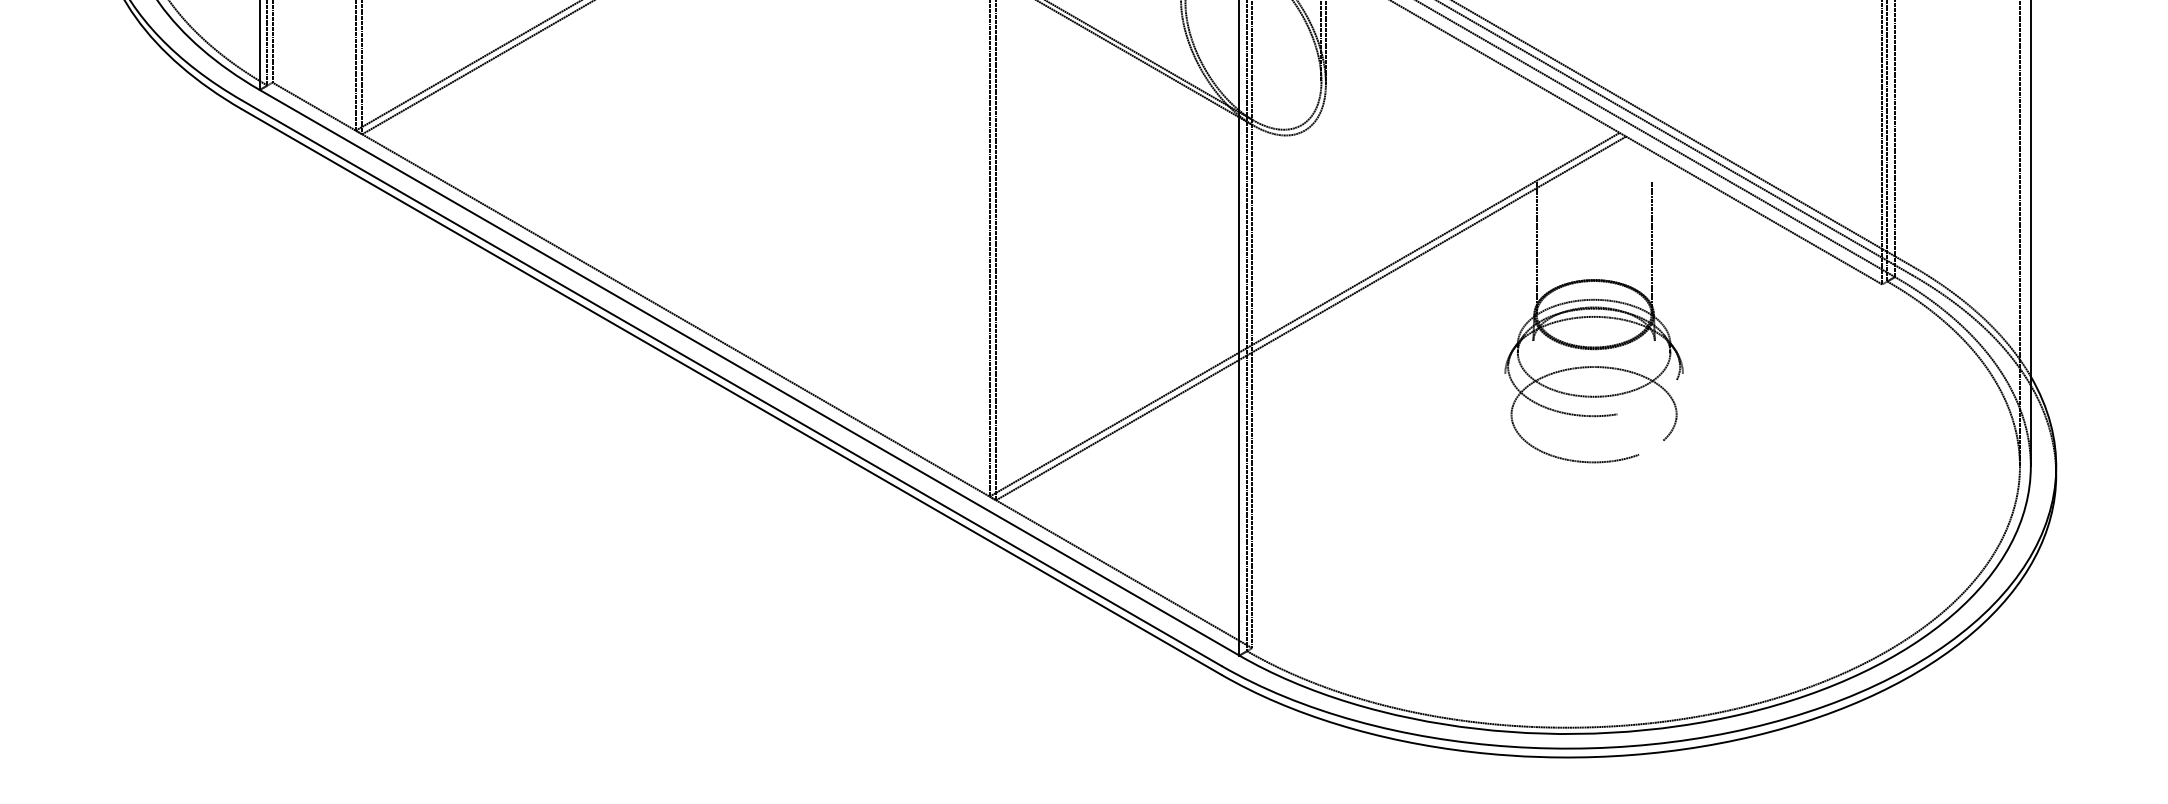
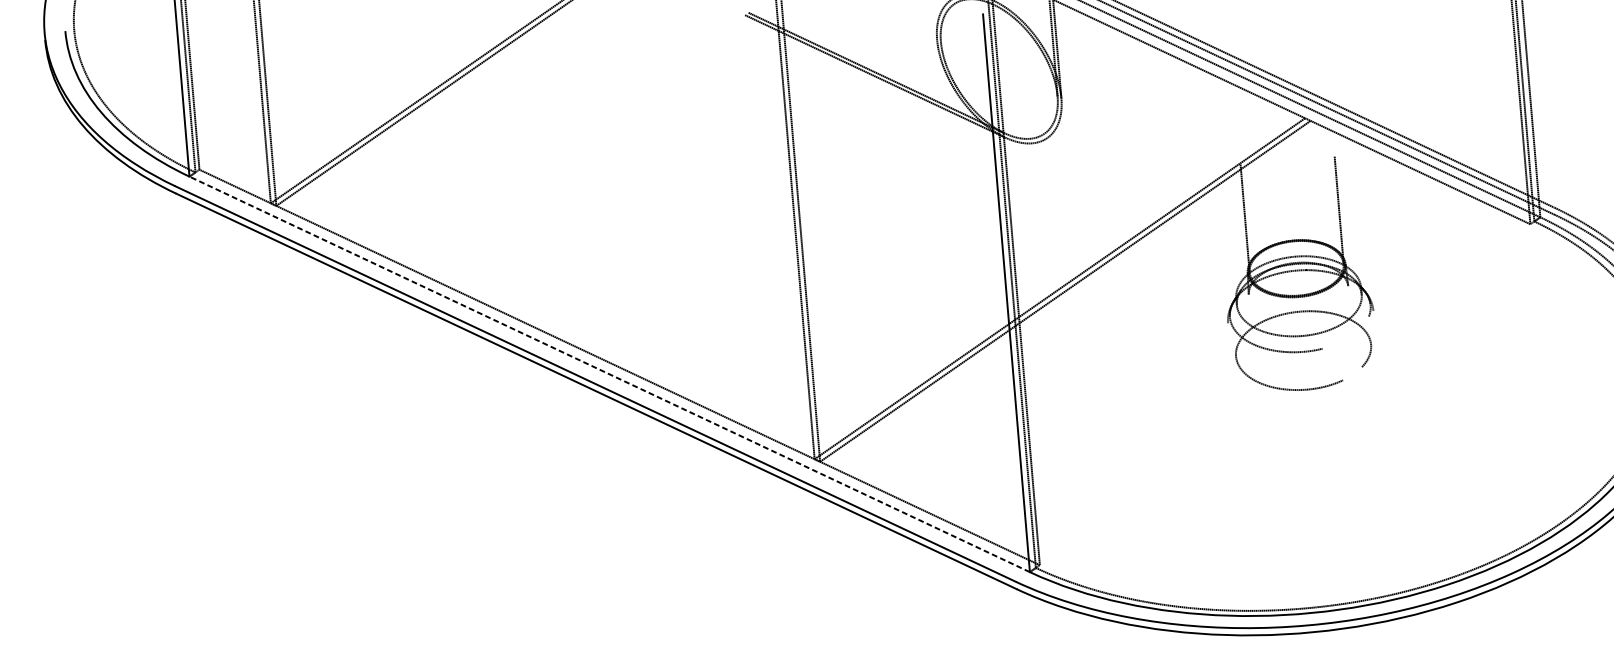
line: (749, 372) -> (609, 374), solid -> dashed

